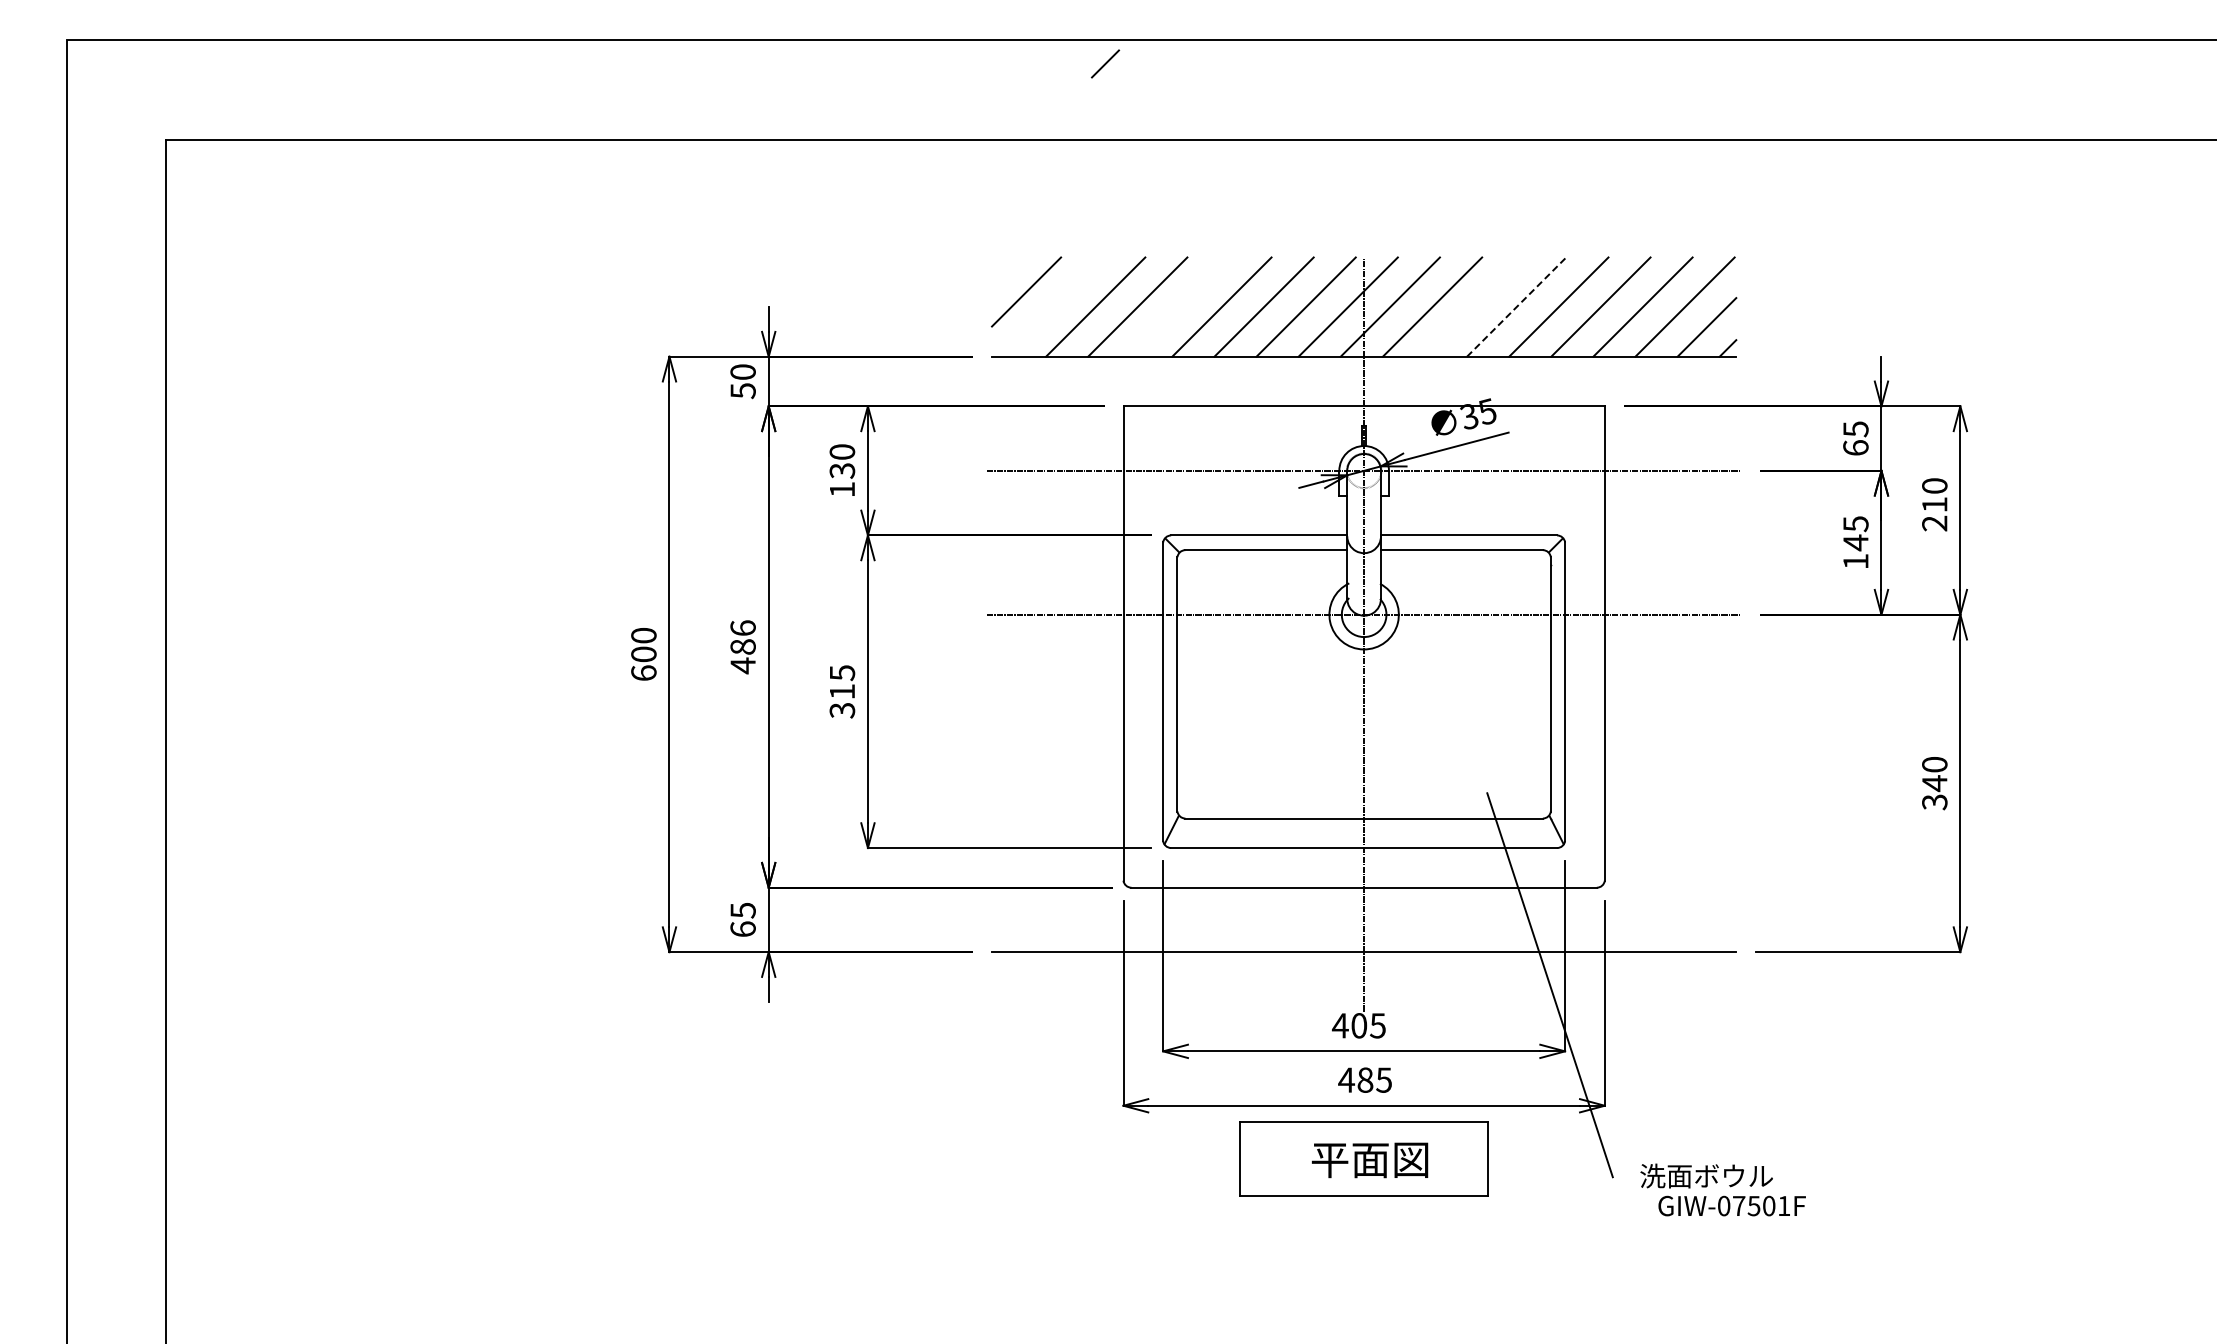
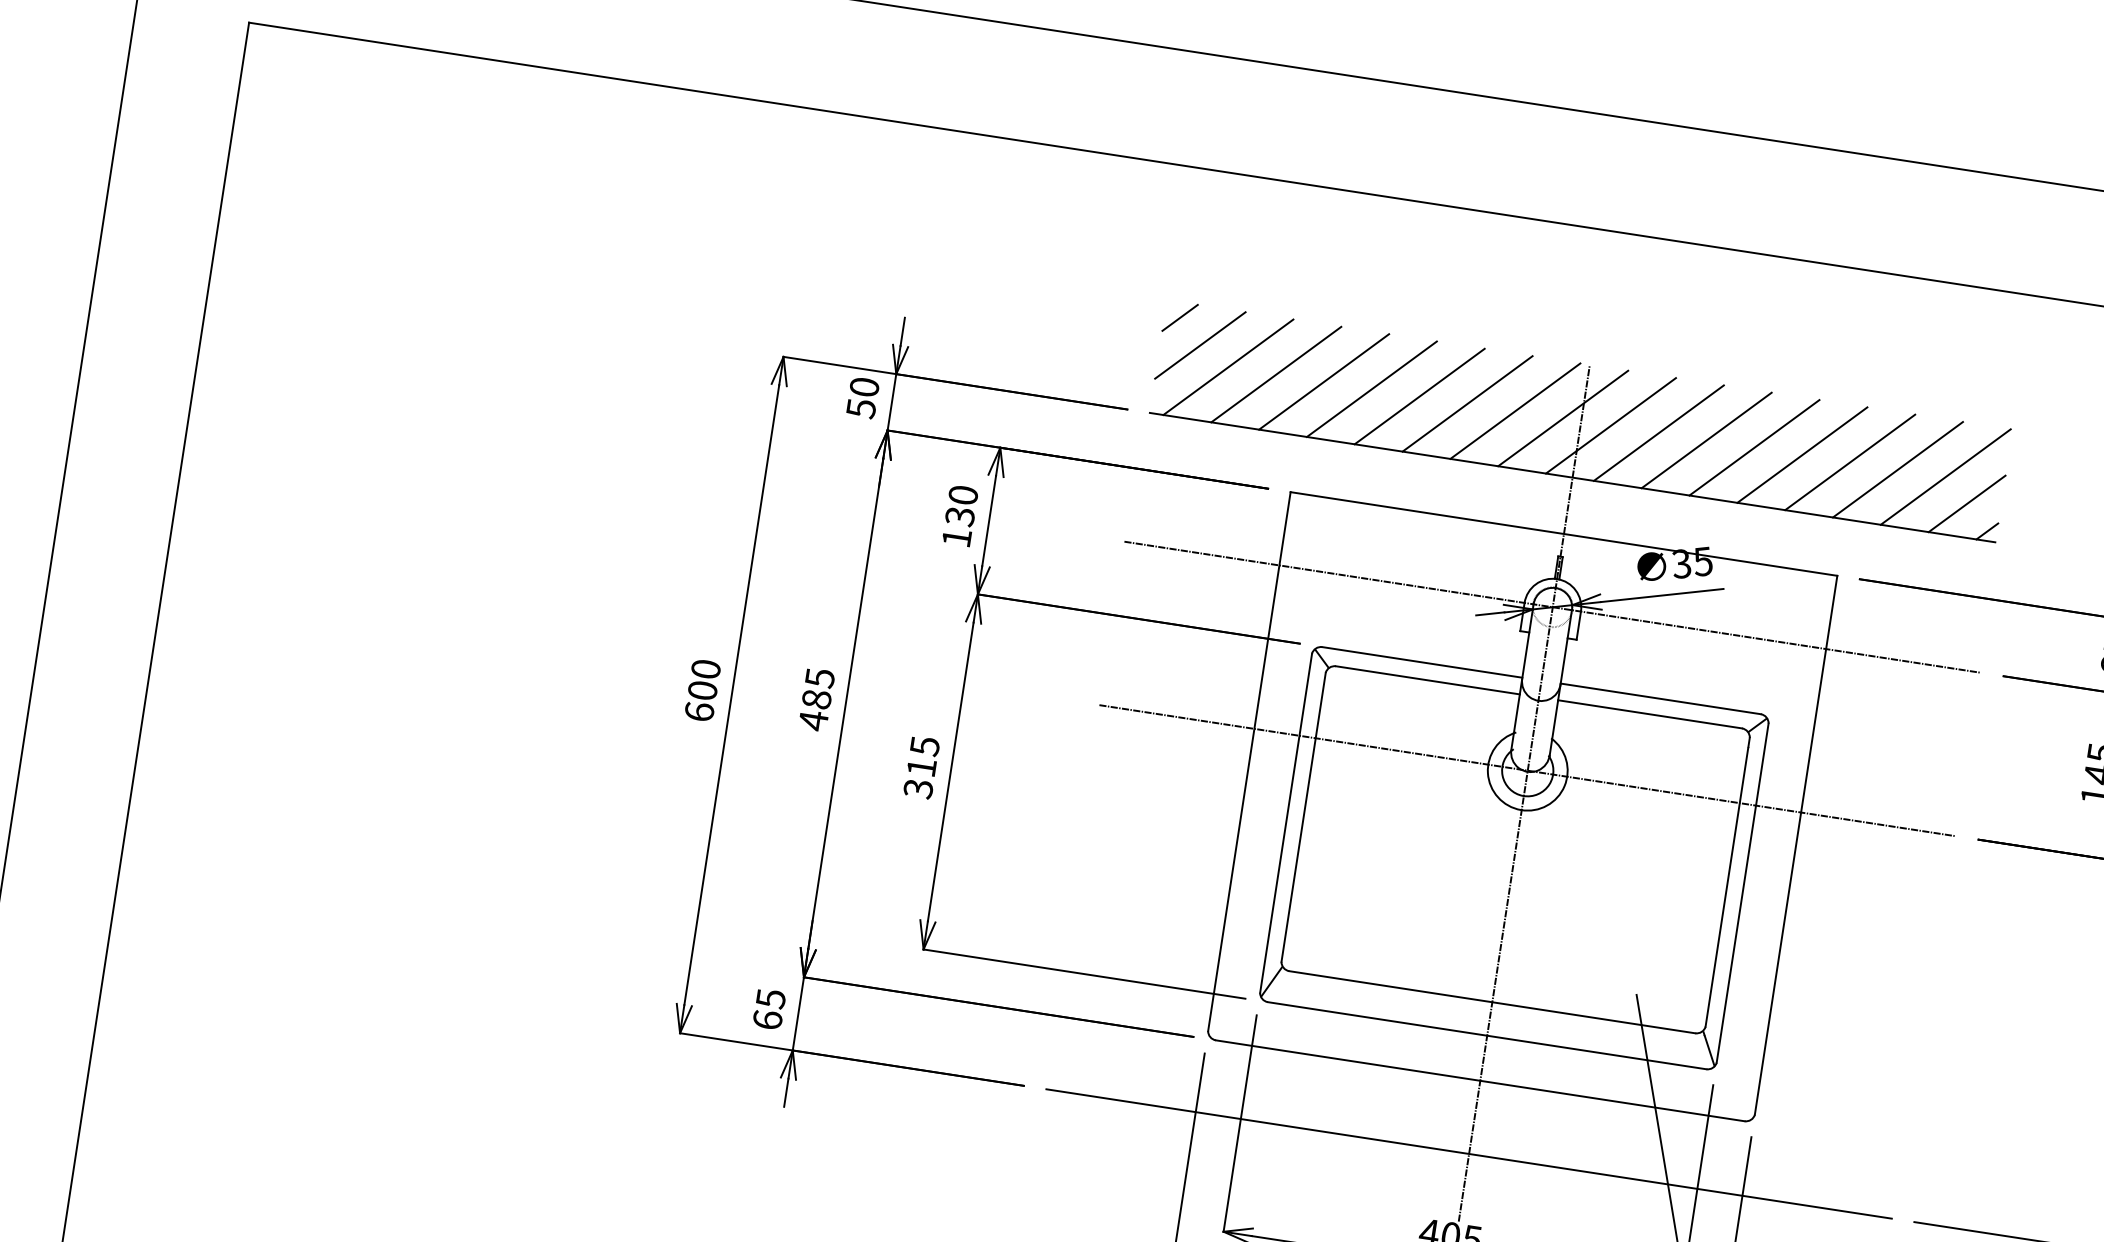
line: (1105, 63) -> (1180, 317), moved
line: (1053, 306) -> (1228, 366), added
line: (1179, 306) -> (1371, 388), added
line: (1474, 306) -> (1706, 439), added
line: (1517, 306) -> (1755, 447), dashed -> solid
text: (742, 628) -> (819, 678), 486 -> 485

